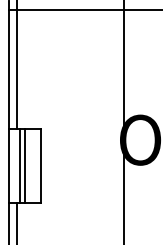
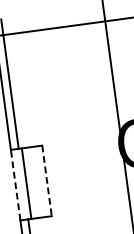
line: (8, 165) -> (15, 184), solid -> dashed
line: (24, 166) -> (30, 183), removed
line: (41, 166) -> (47, 181), solid -> dashed

